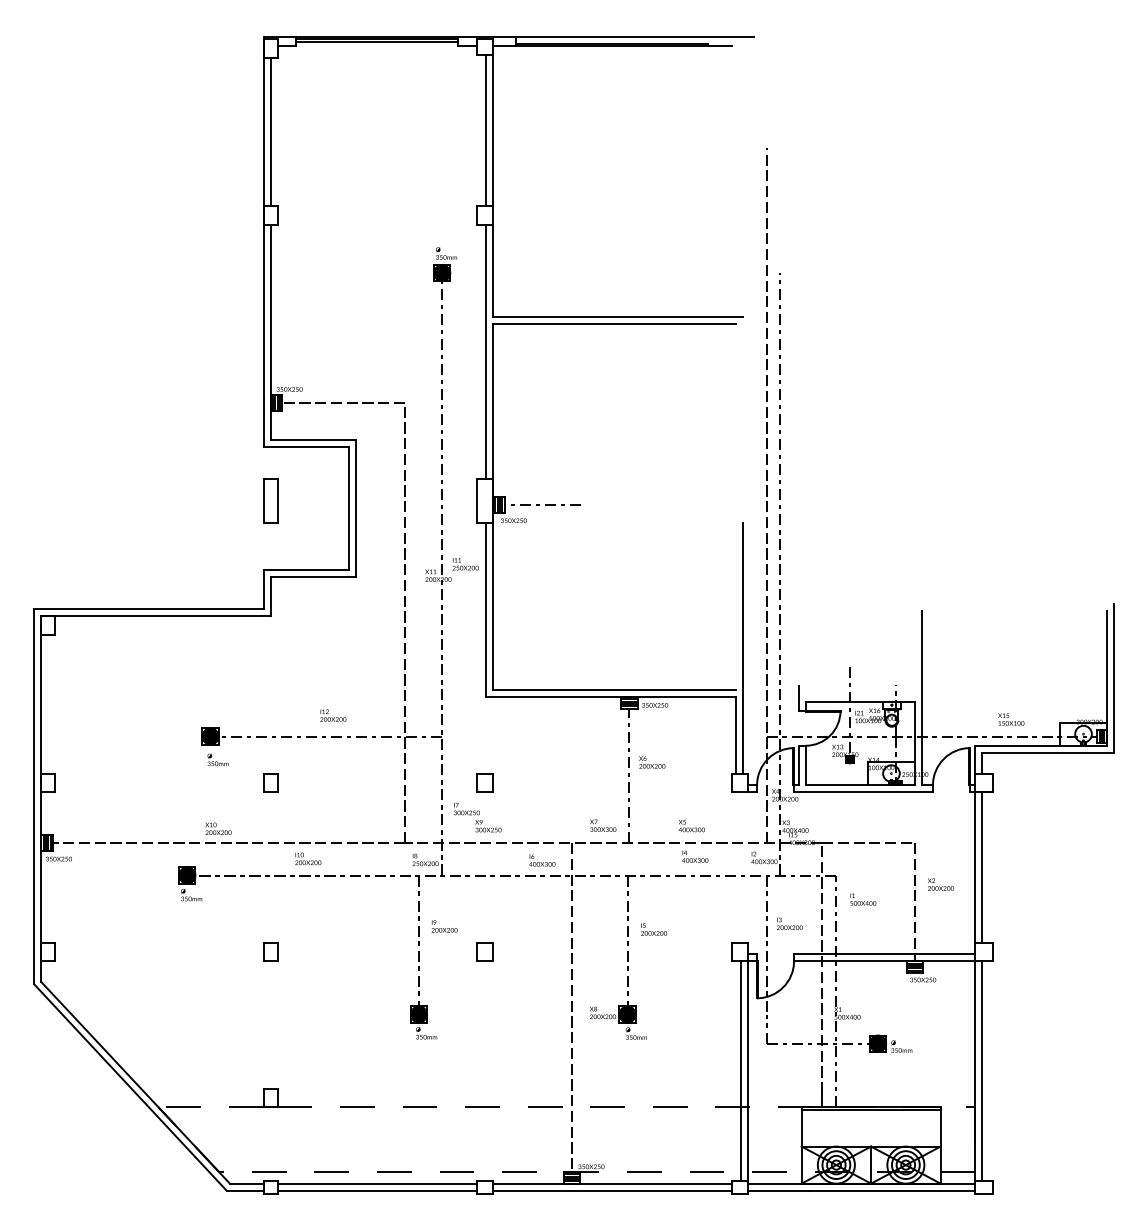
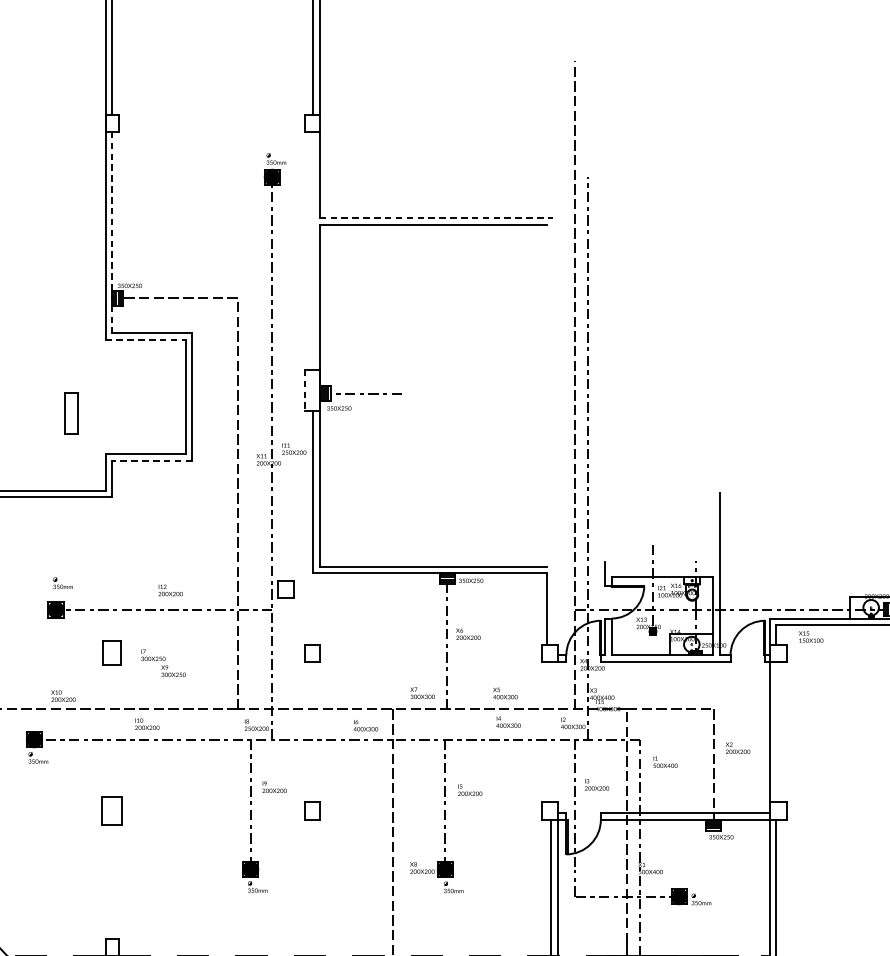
line: (618, 317) -> (436, 218), solid -> dashed
line: (270, 332) -> (112, 232), solid -> dashed
line: (486, 351) -> (313, 250), removed
line: (306, 446) -> (145, 339), solid -> dashed
part: (270, 500) -> (71, 412), moved
line: (476, 501) -> (304, 390), solid -> dashed
line: (313, 576) -> (152, 460), solid -> dashed
line: (743, 648) -> (553, 527), removed
part: (456, 714) -> (285, 589), added
text: (1011, 719) -> (811, 636), moved
text: (217, 759) -> (62, 582), moved
part: (270, 782) -> (112, 652), size x1.4
text: (477, 817) -> (163, 663), moved
line: (981, 867) -> (775, 732), removed
part: (270, 951) -> (112, 810), size x1.6

